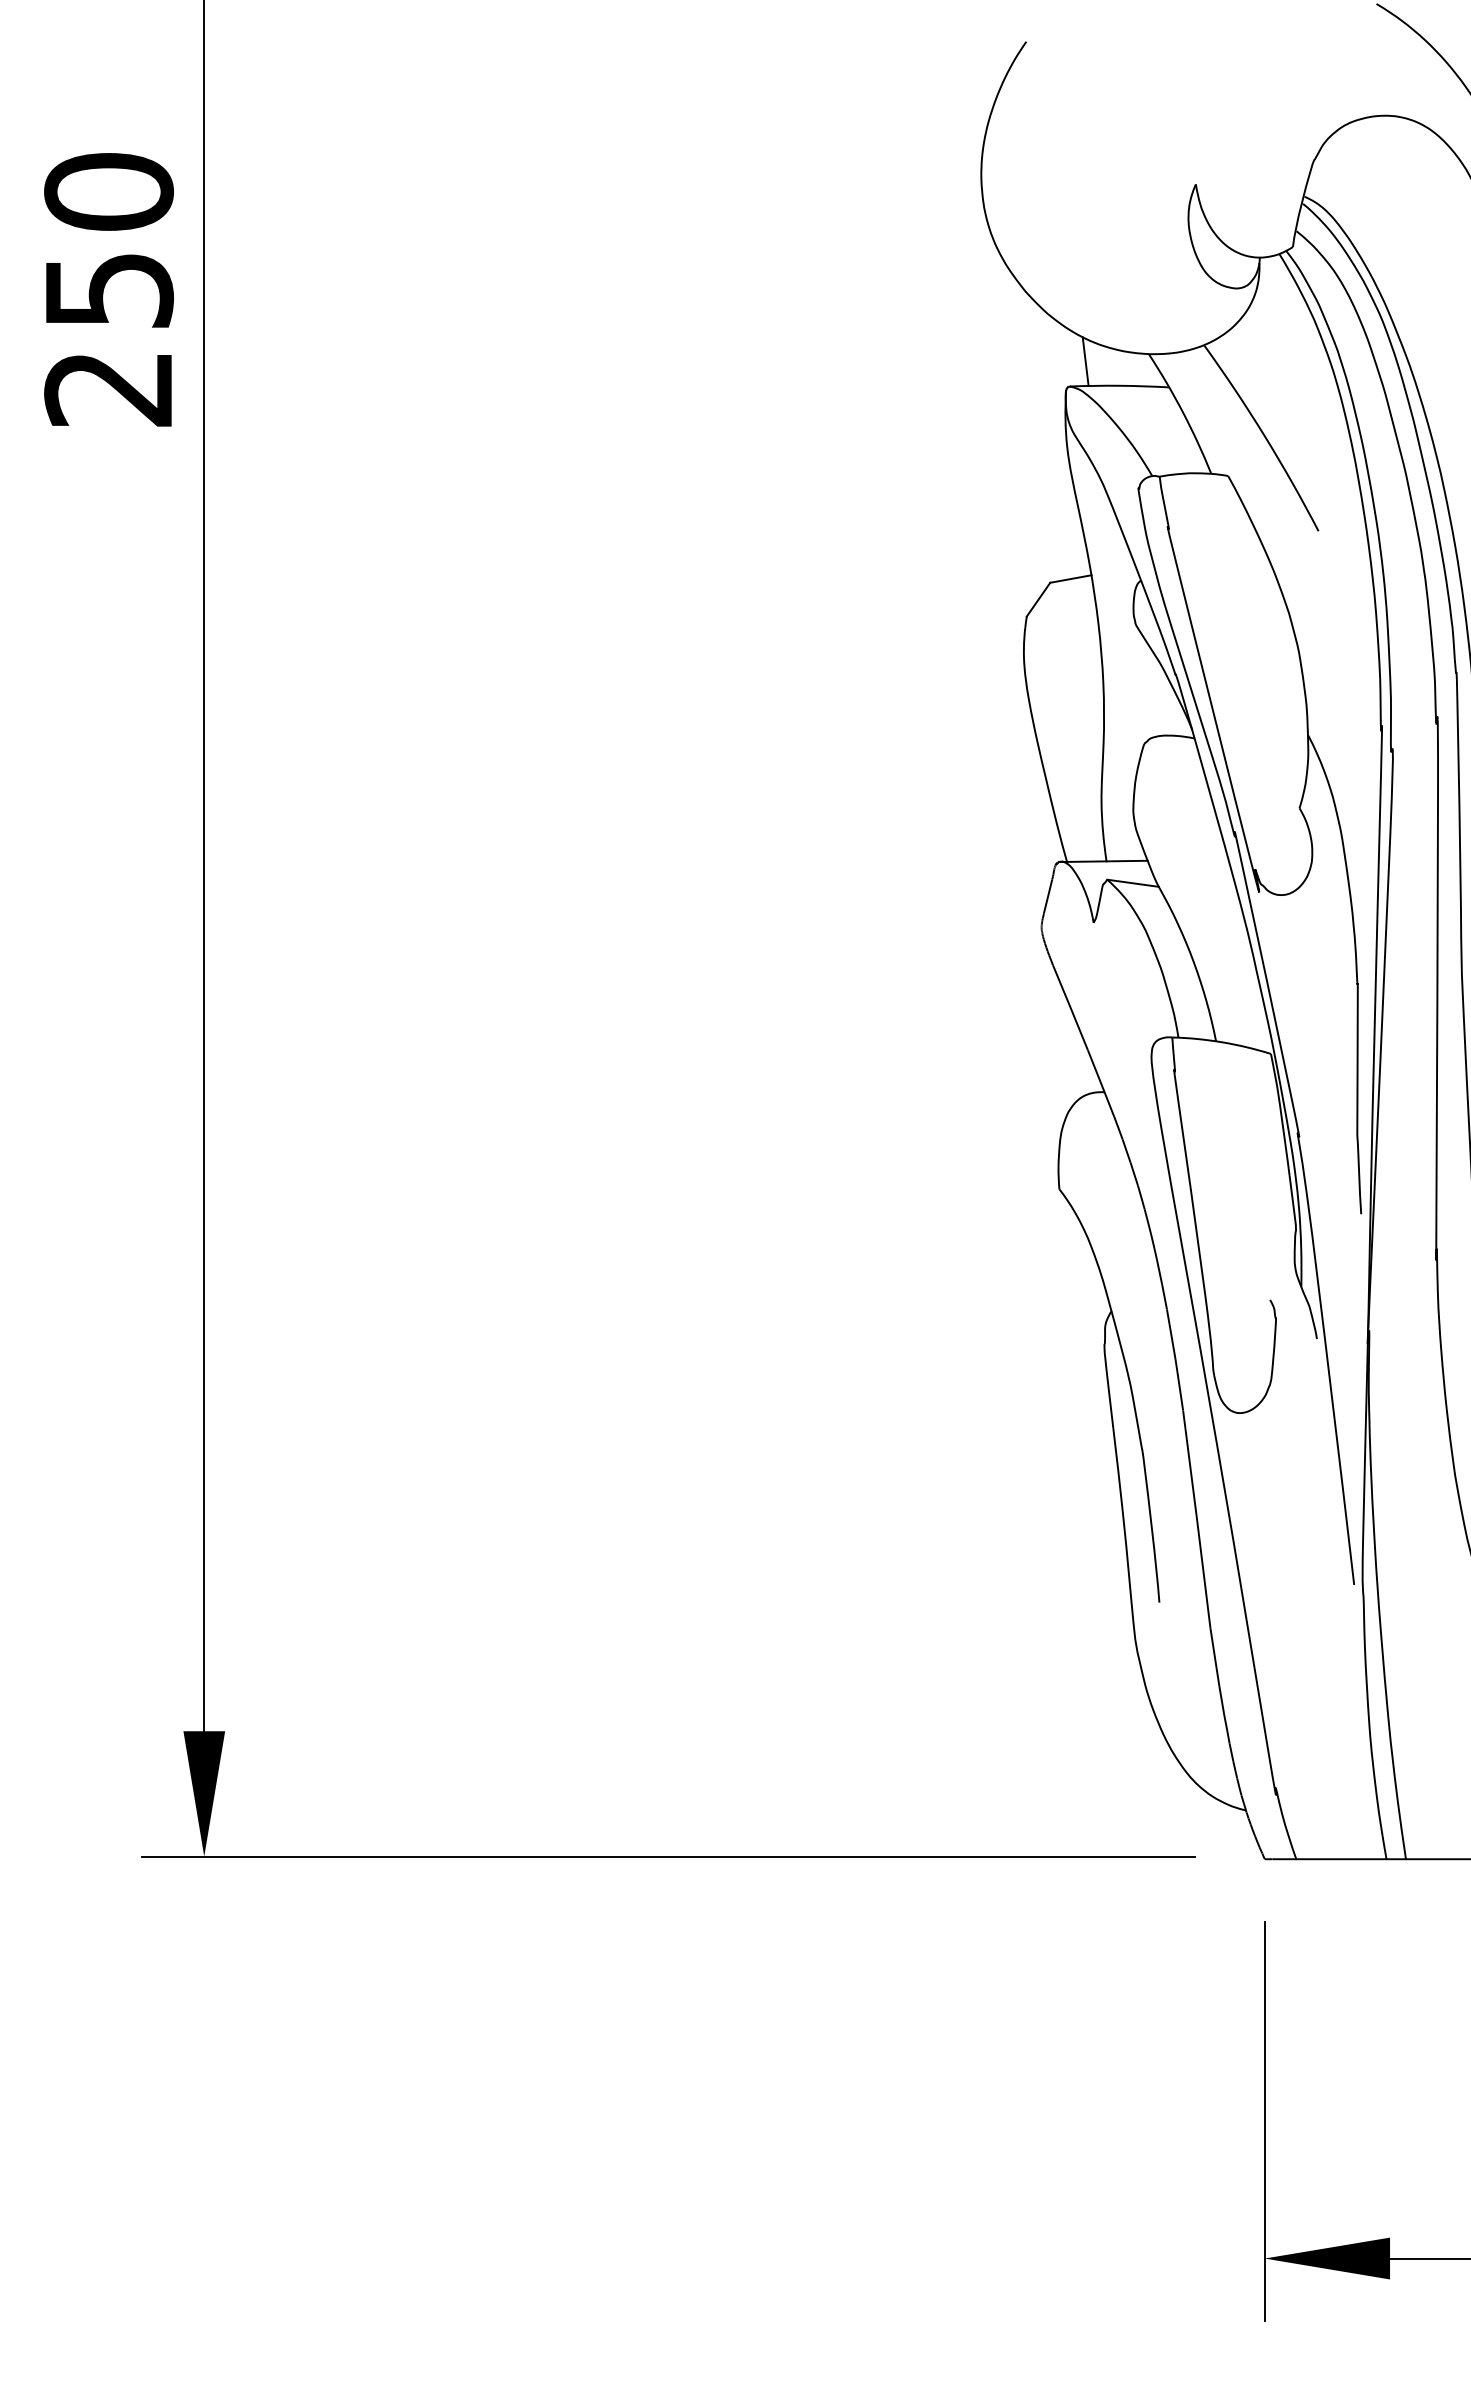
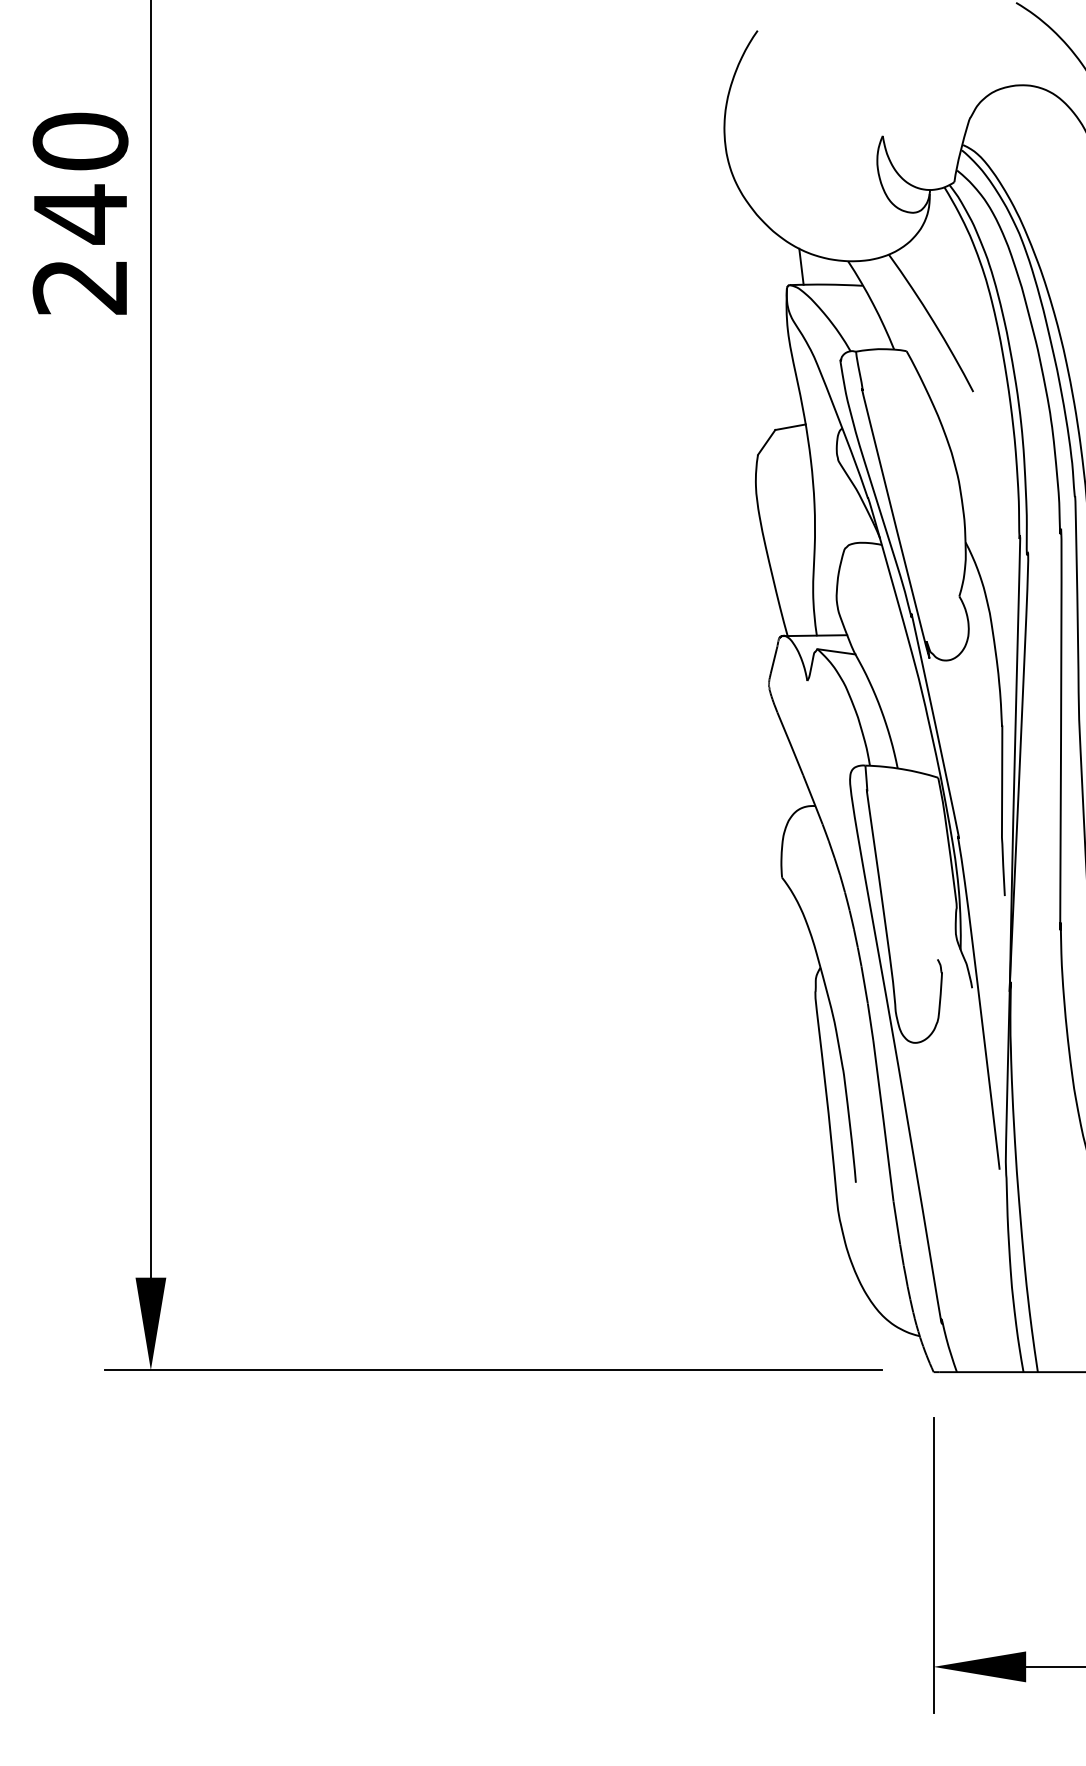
text: (109, 290) -> (80, 214), 250 -> 240

